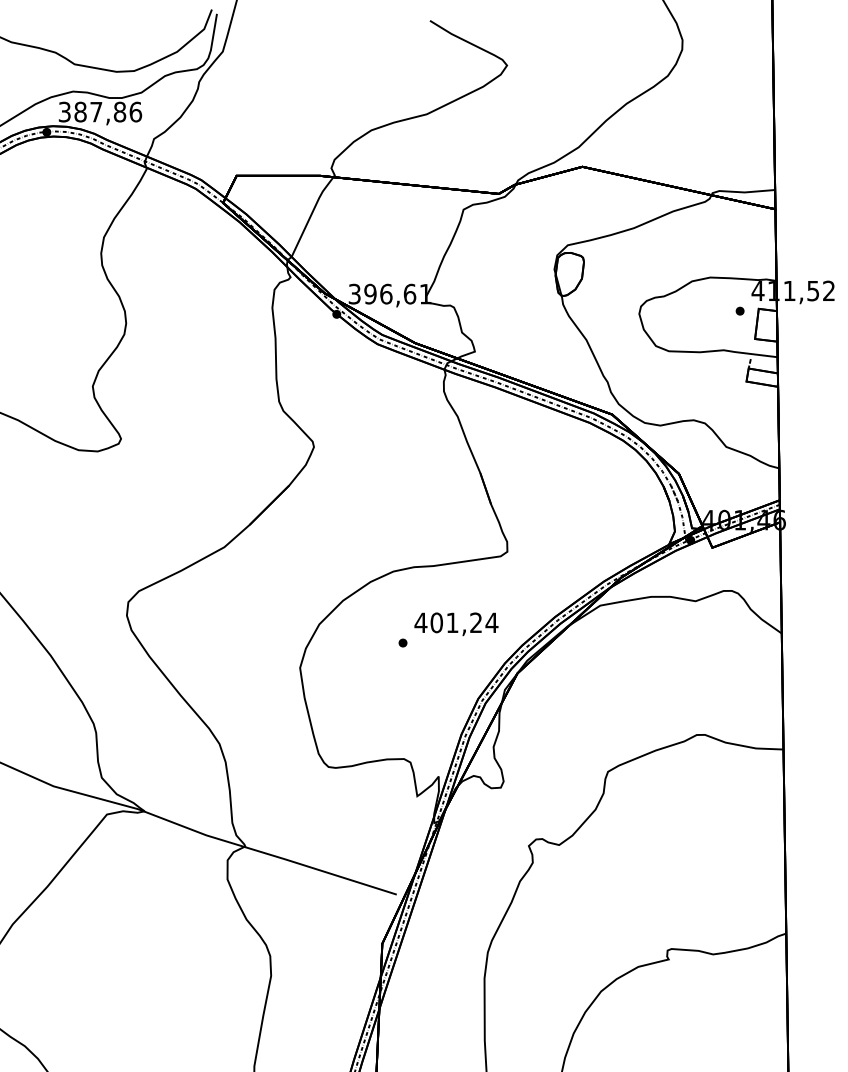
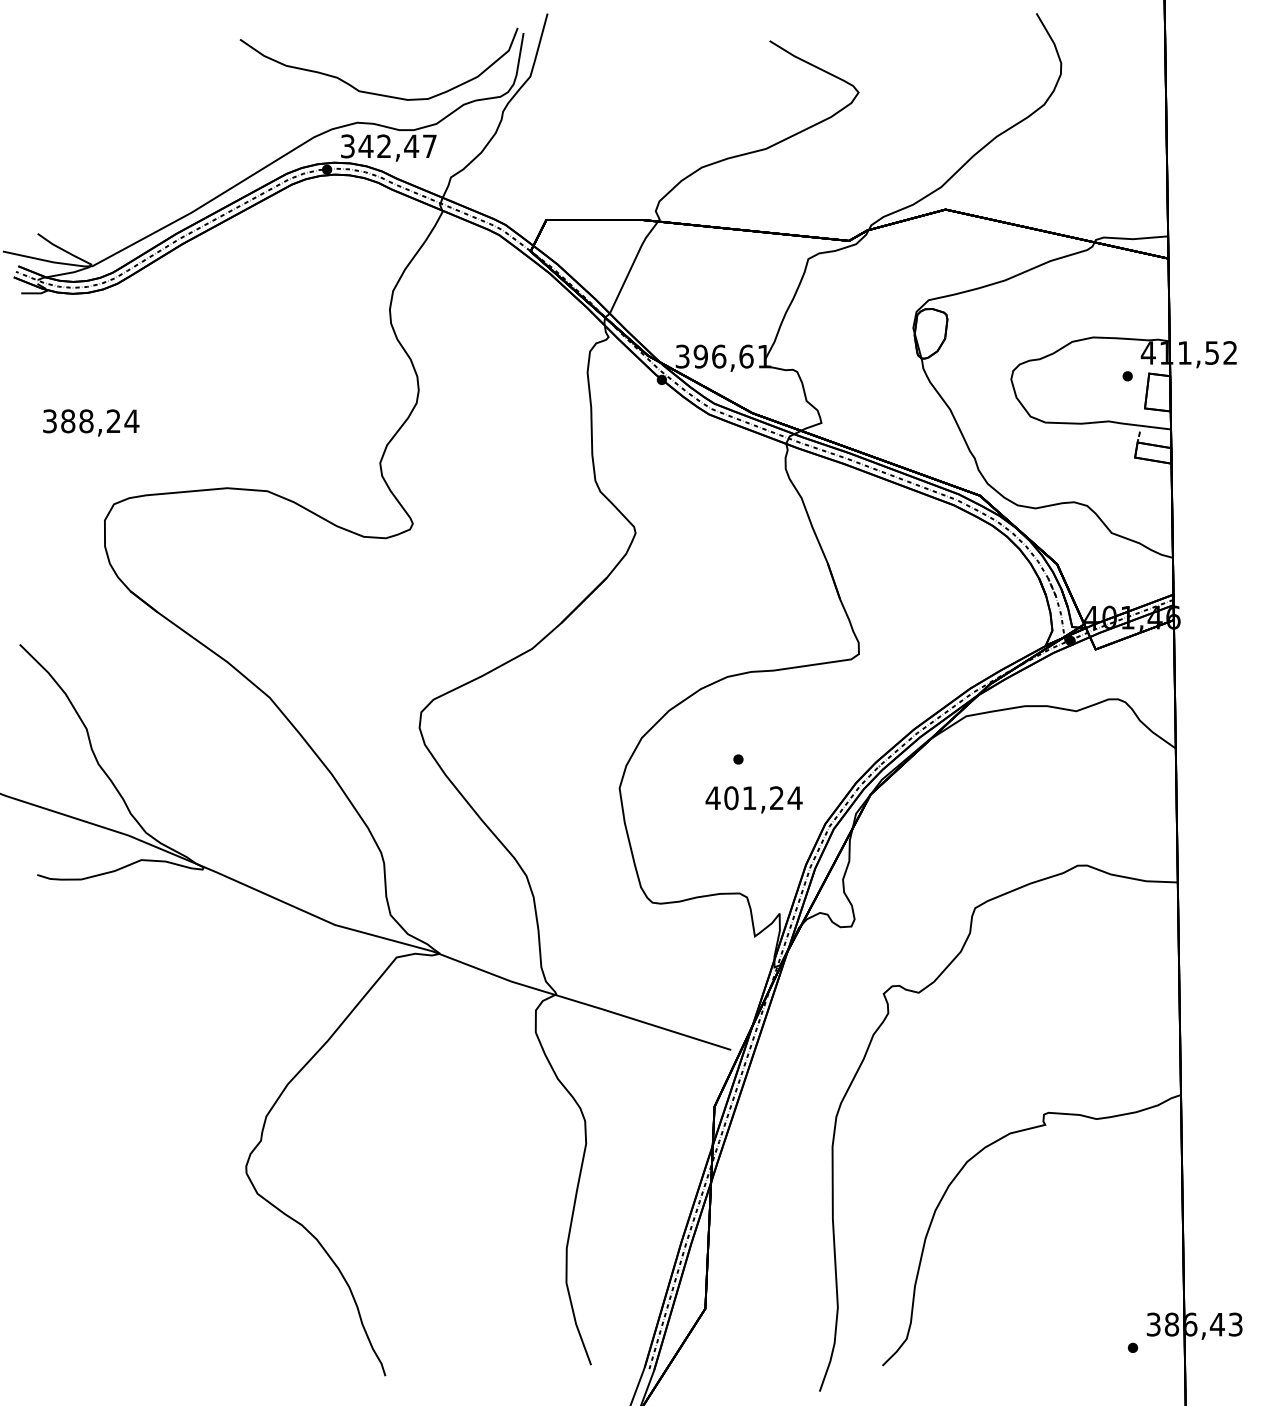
text: (107, 112) -> (397, 146), 387,86 -> 342,47
text: (455, 623) -> (753, 799), moved

